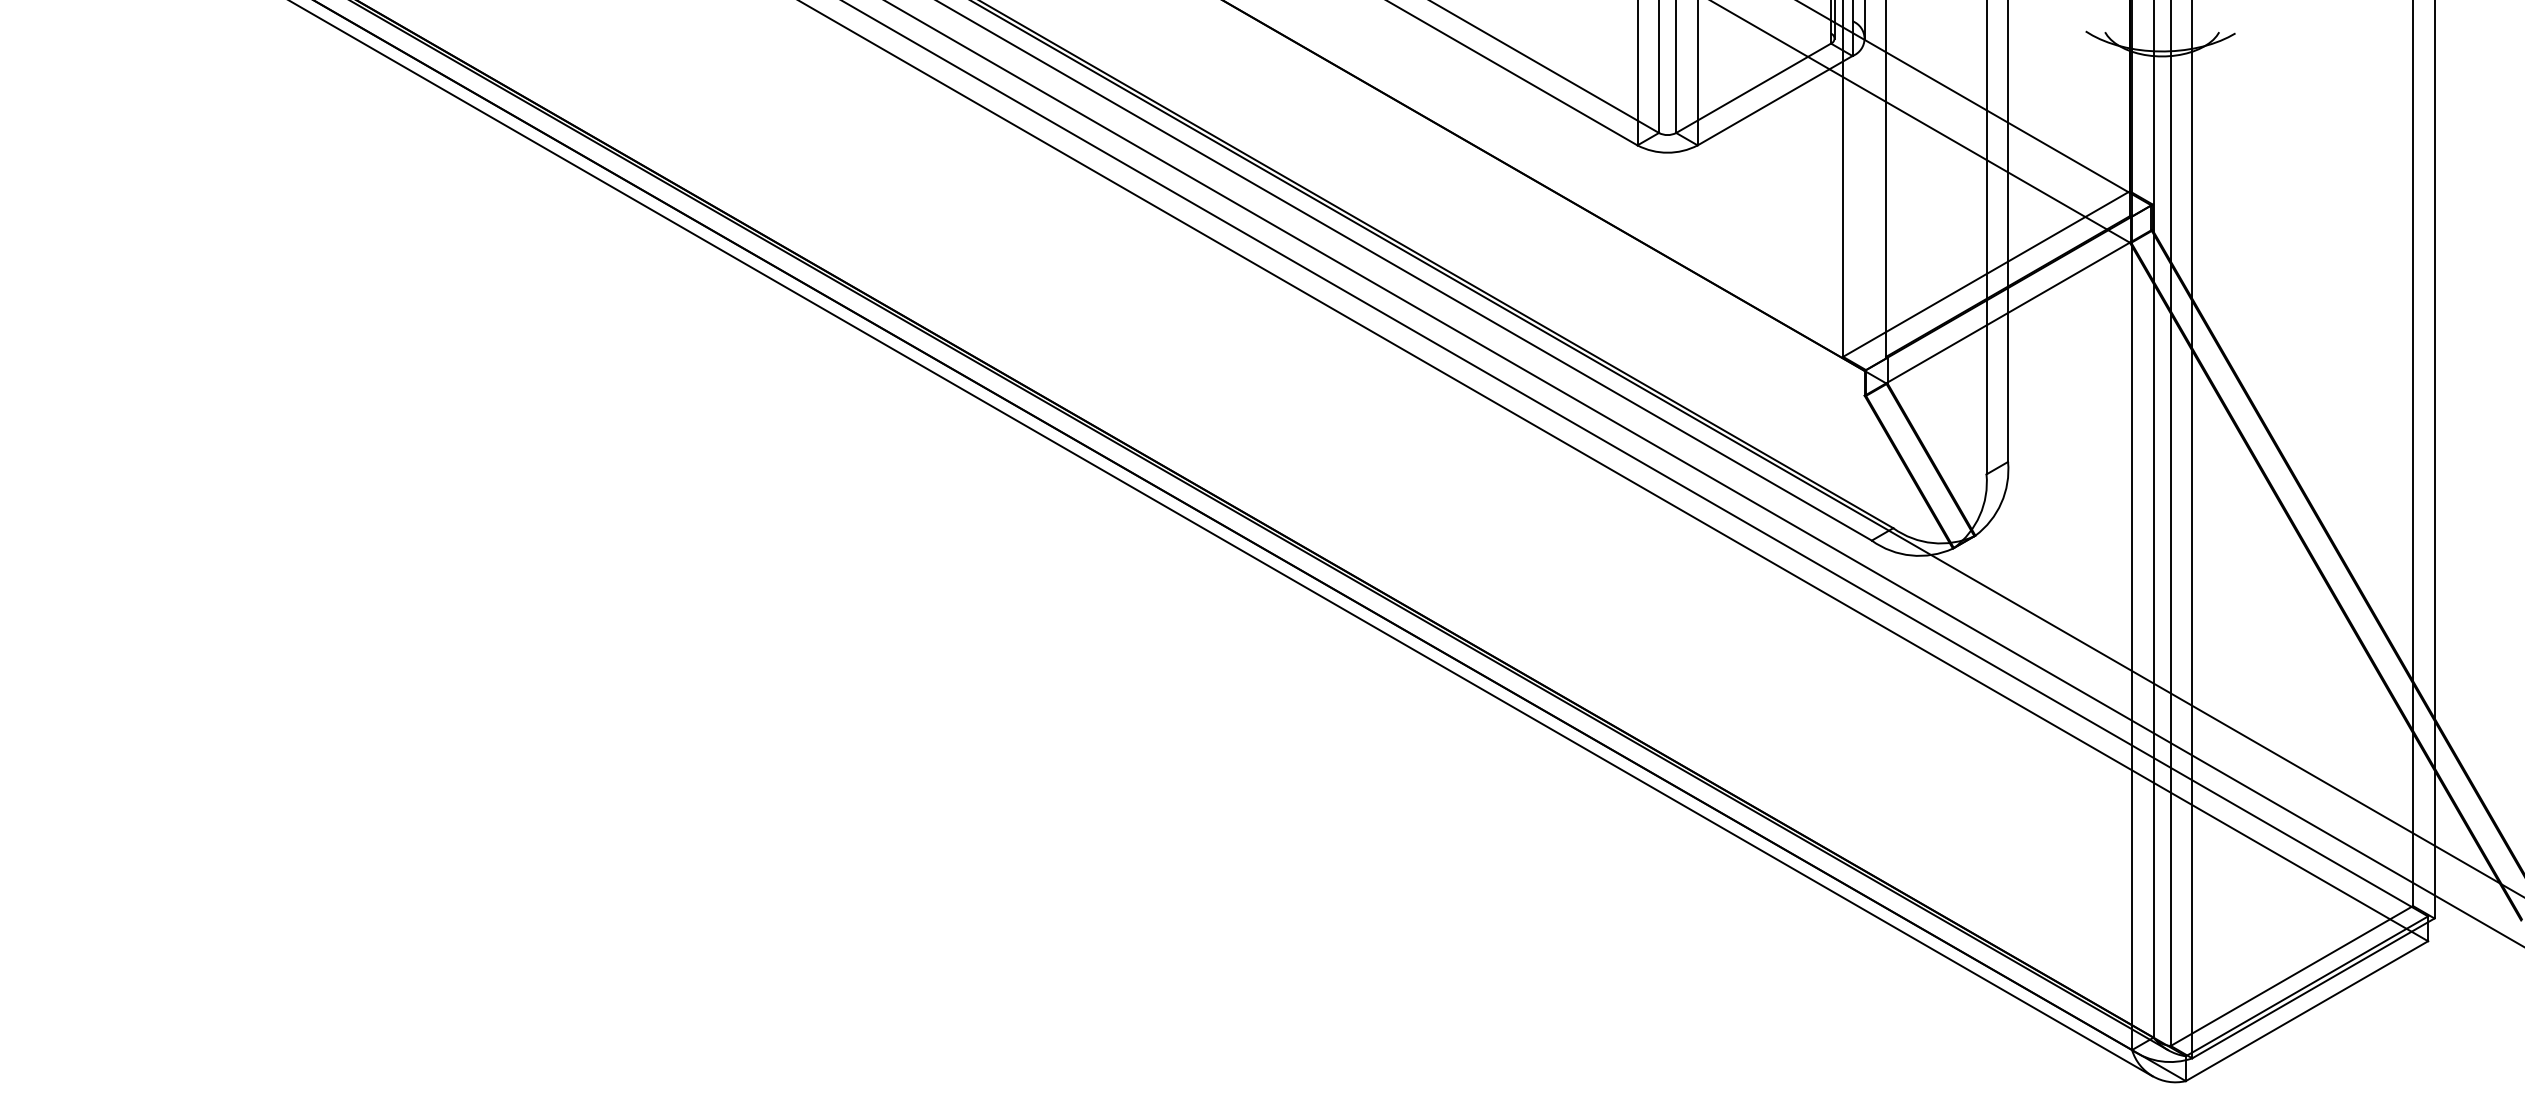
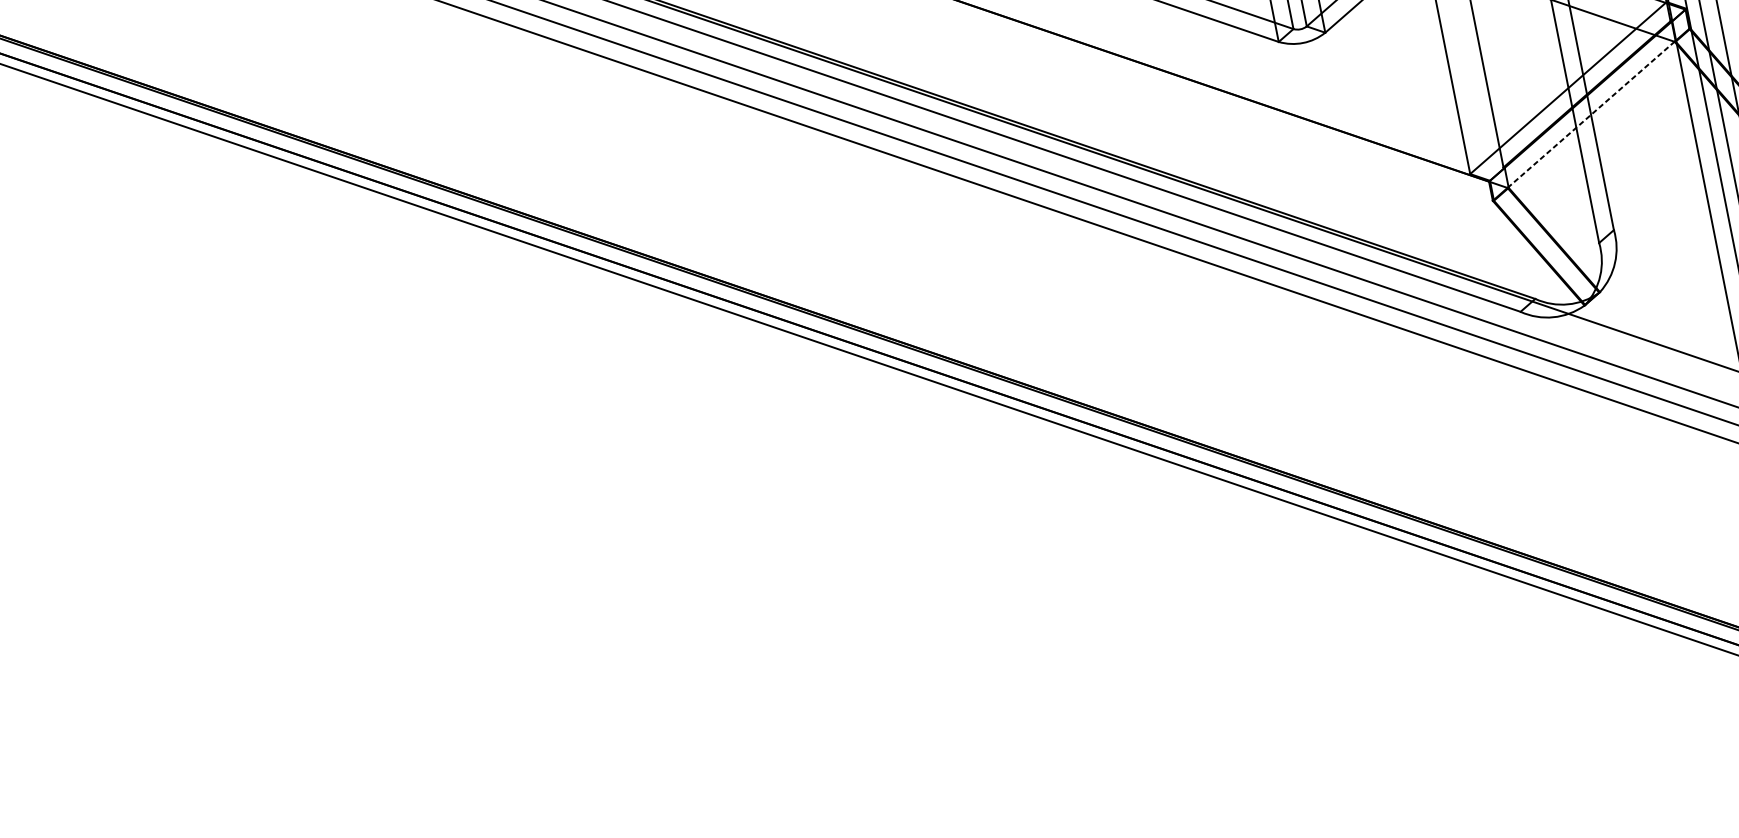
line: (2008, 313) -> (1591, 115), solid -> dashed

